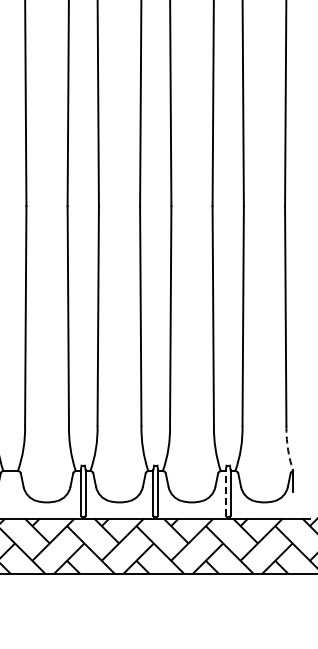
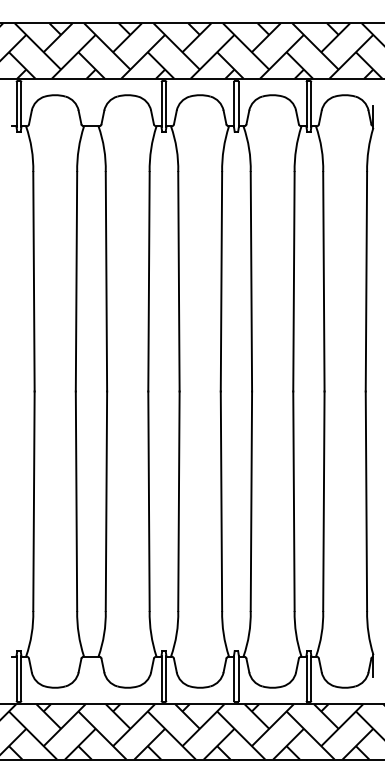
arc: (287, 448) -> (368, 633), dashed -> solid
line: (225, 493) -> (306, 678), dashed -> solid

